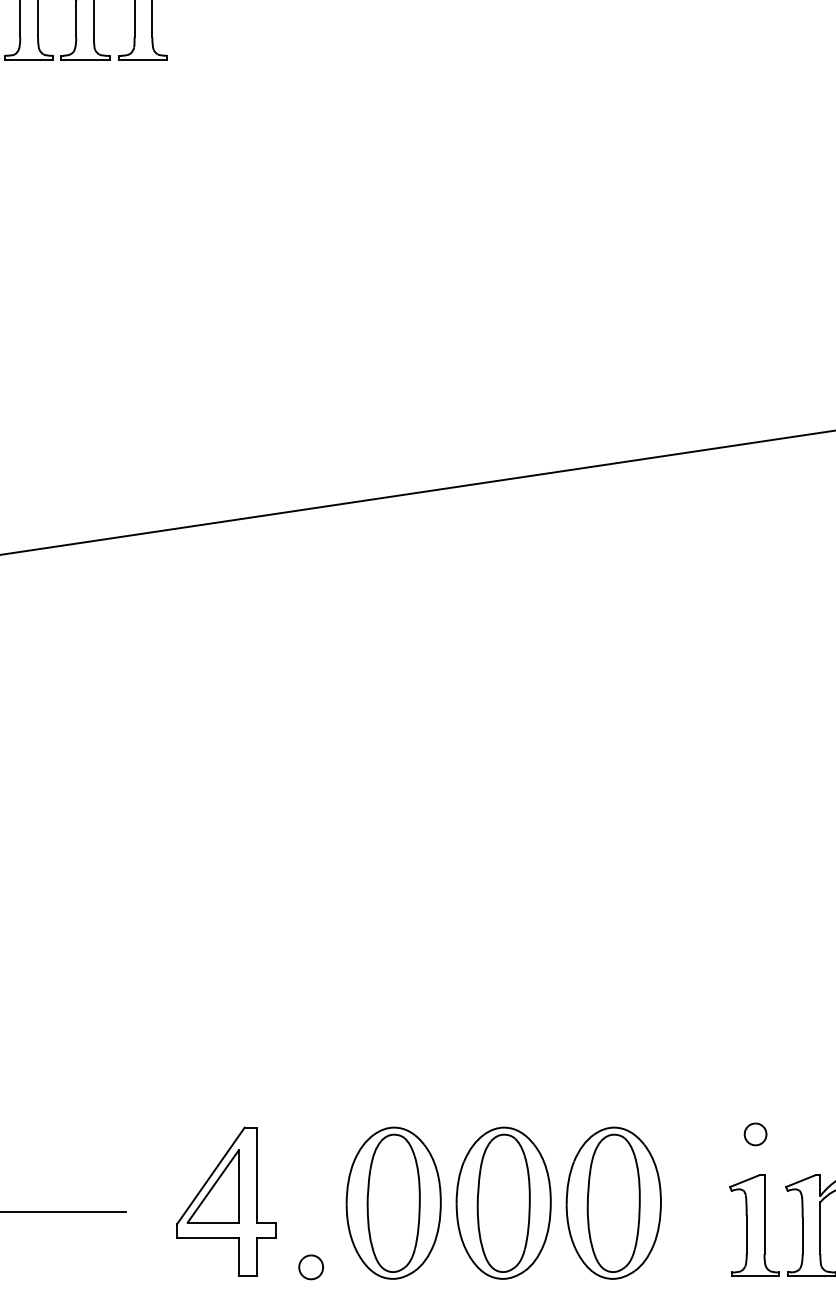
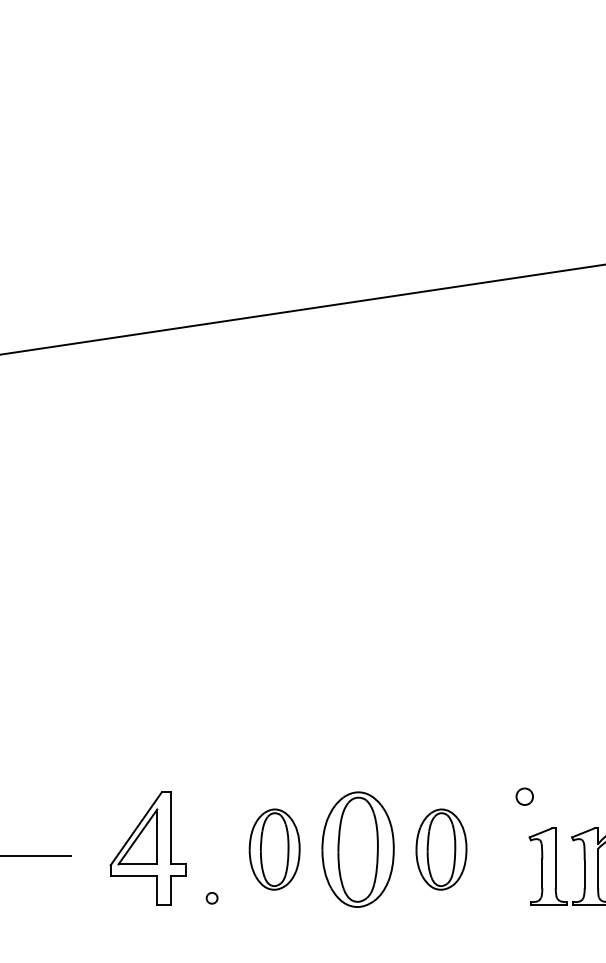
part: (755, 1134) -> (524, 796), moved
part: (393, 1202) -> (274, 849), size x0.7
part: (613, 1202) -> (441, 849), size x0.7
part: (310, 1267) -> (211, 898), size x0.6

